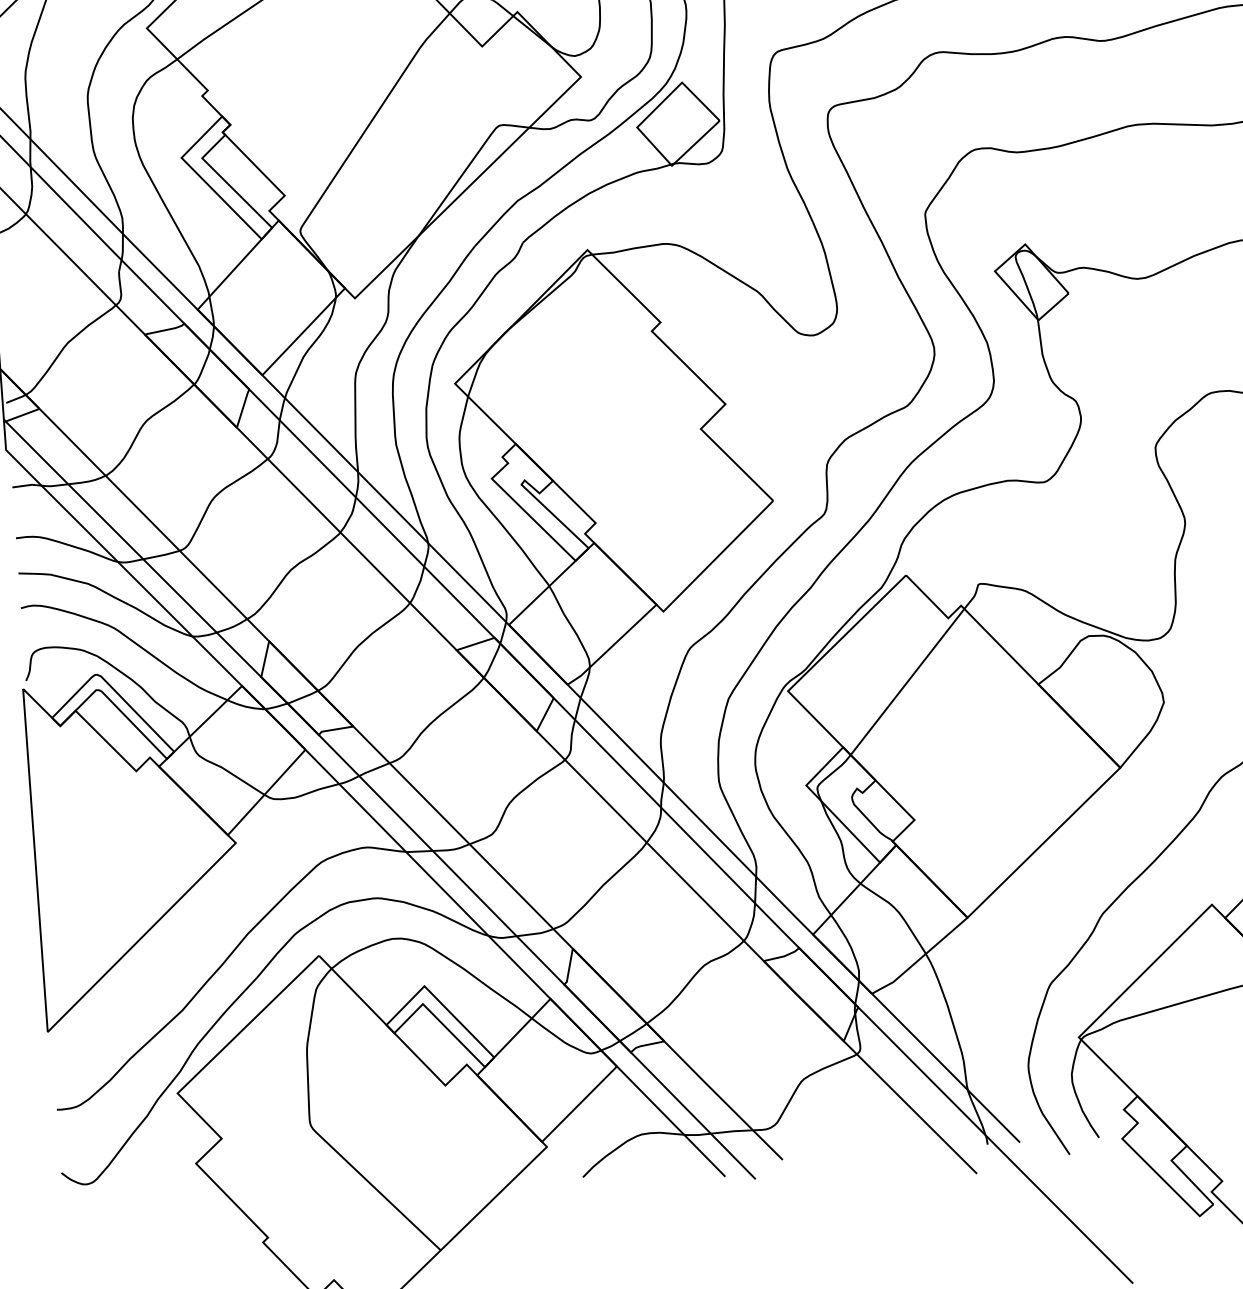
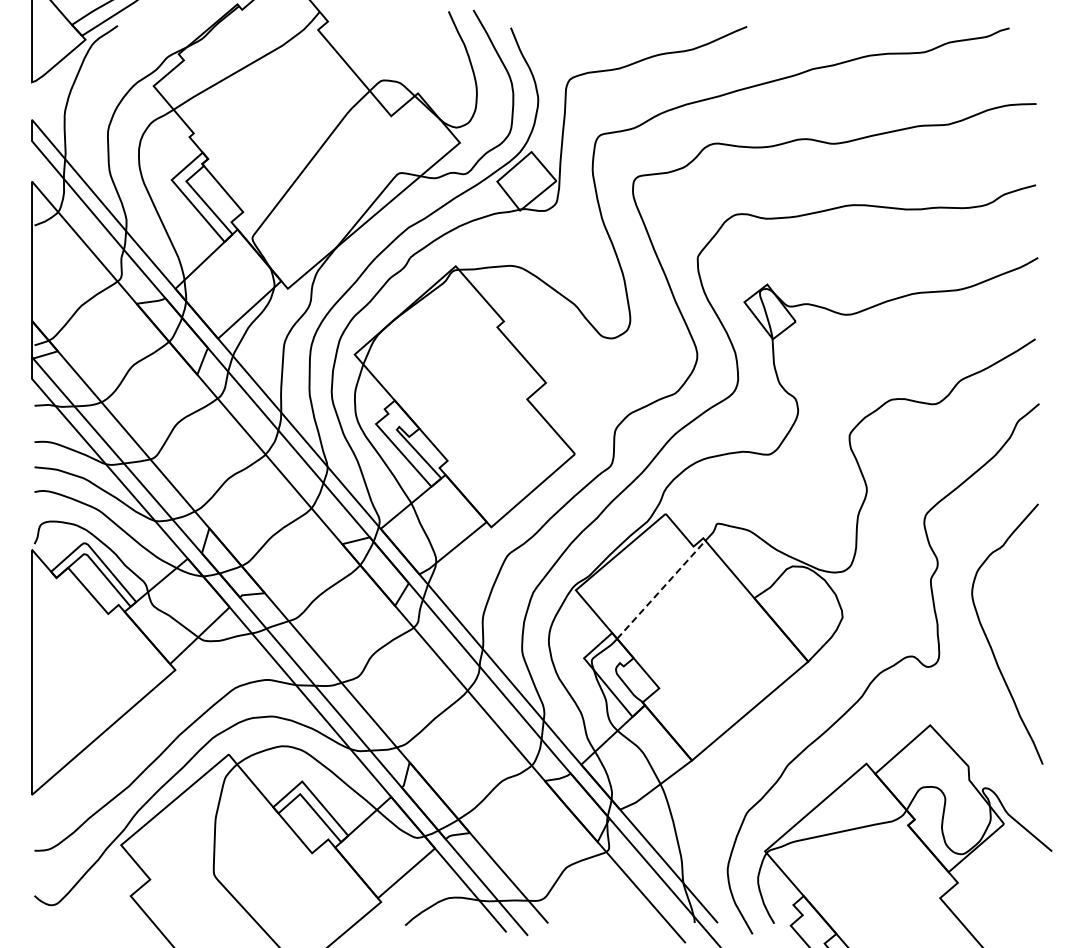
line: (907, 681) -> (661, 589), solid -> dashed

